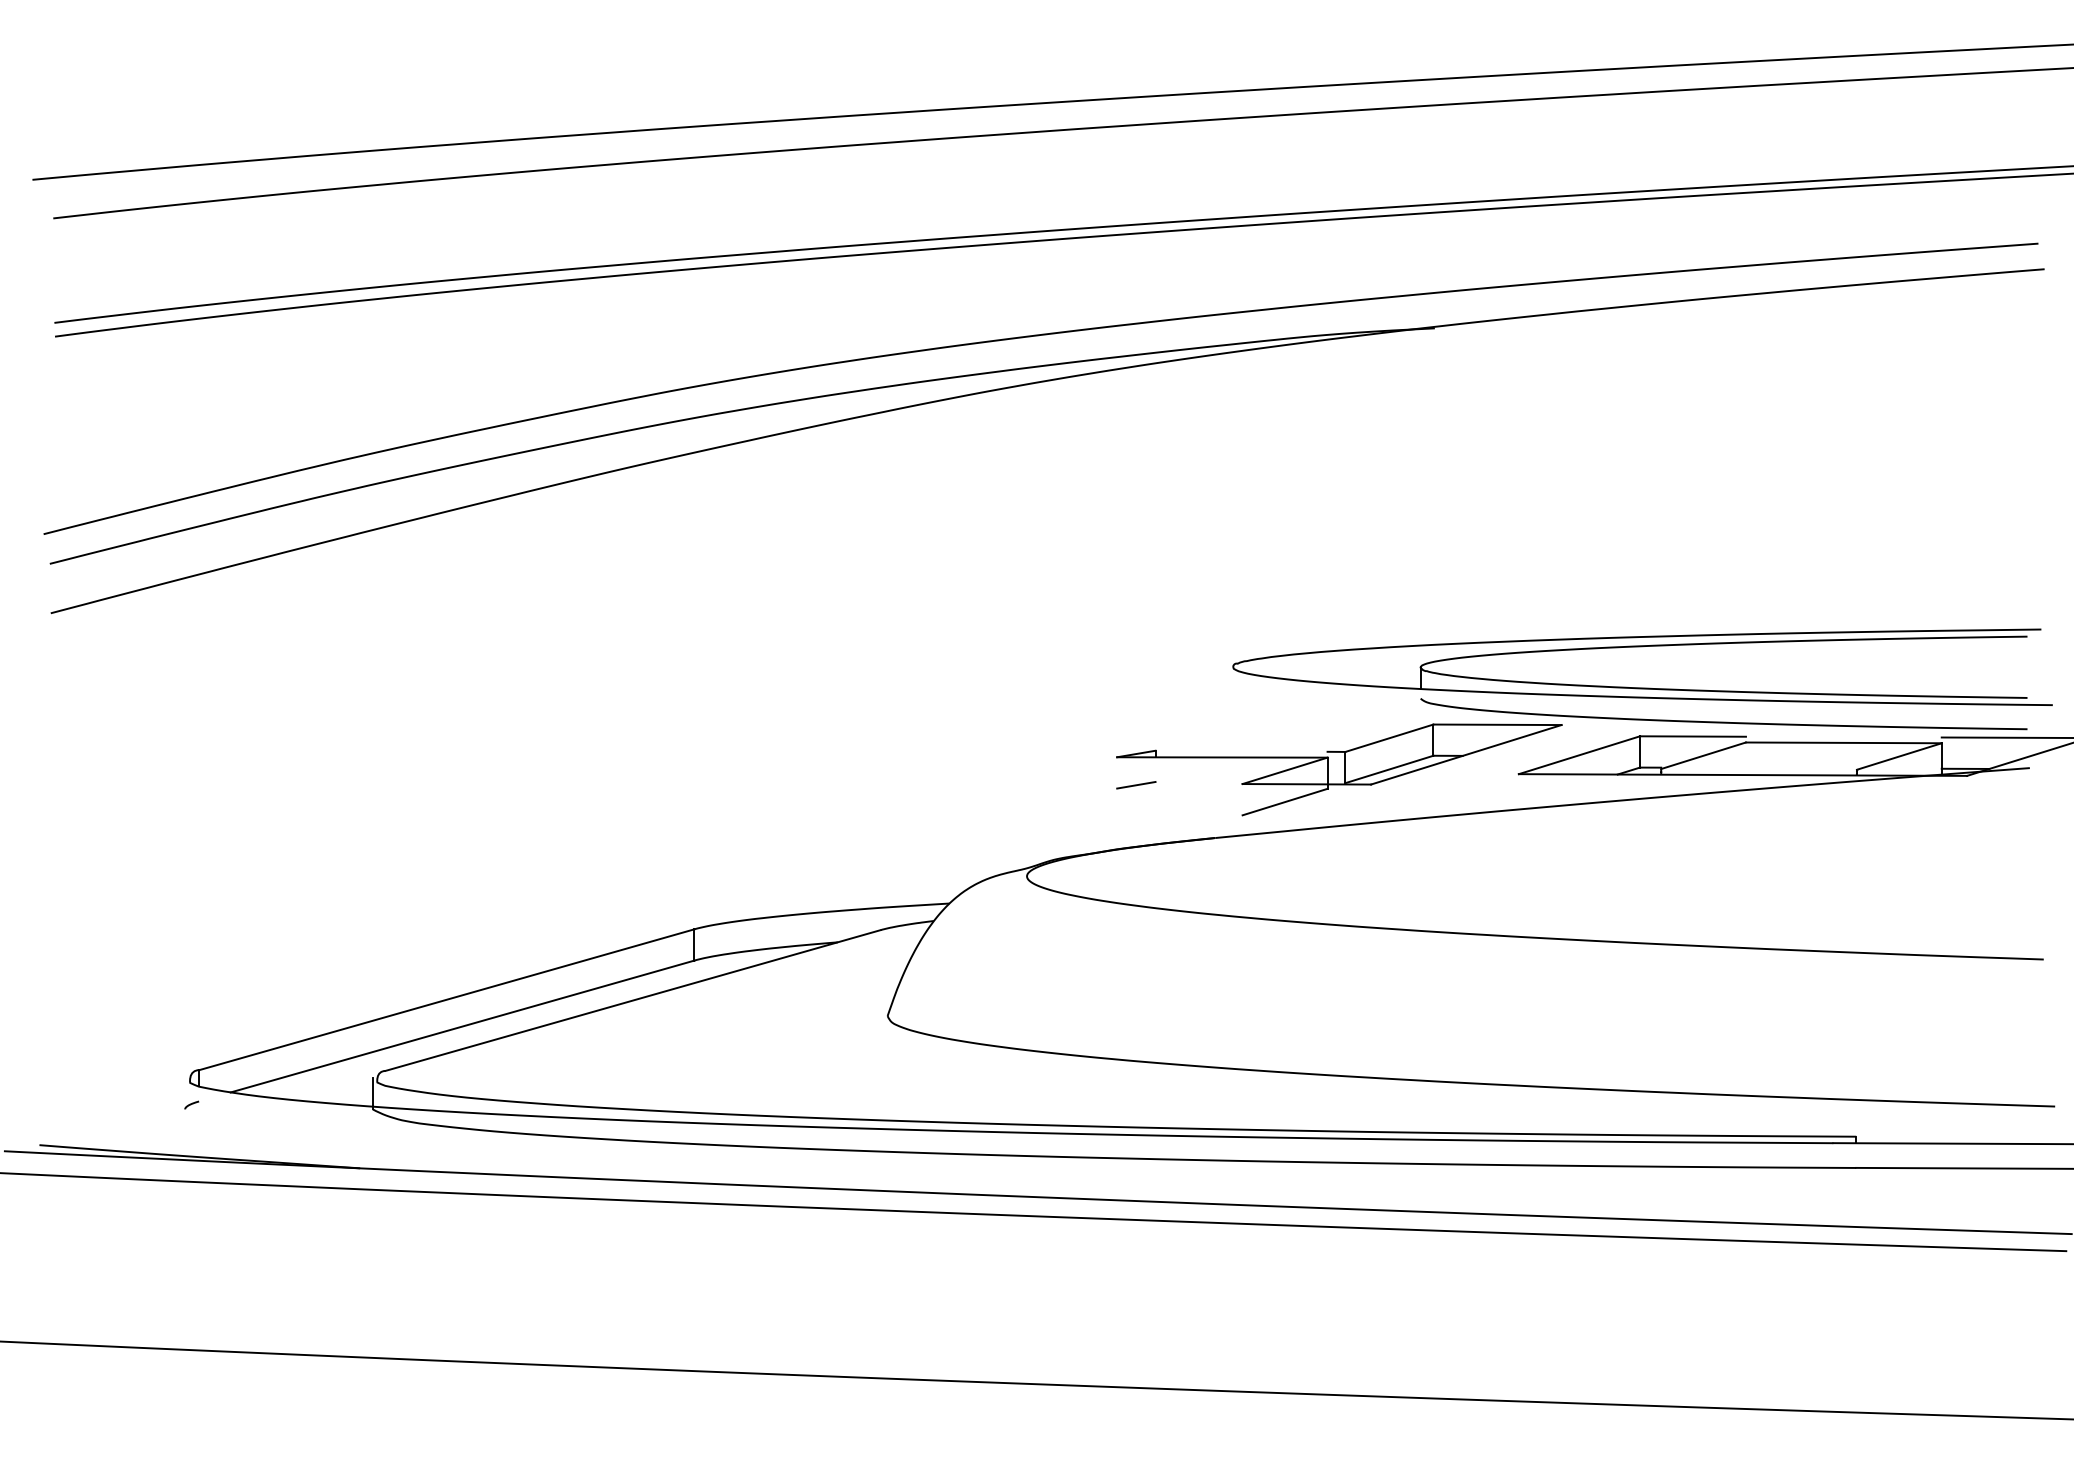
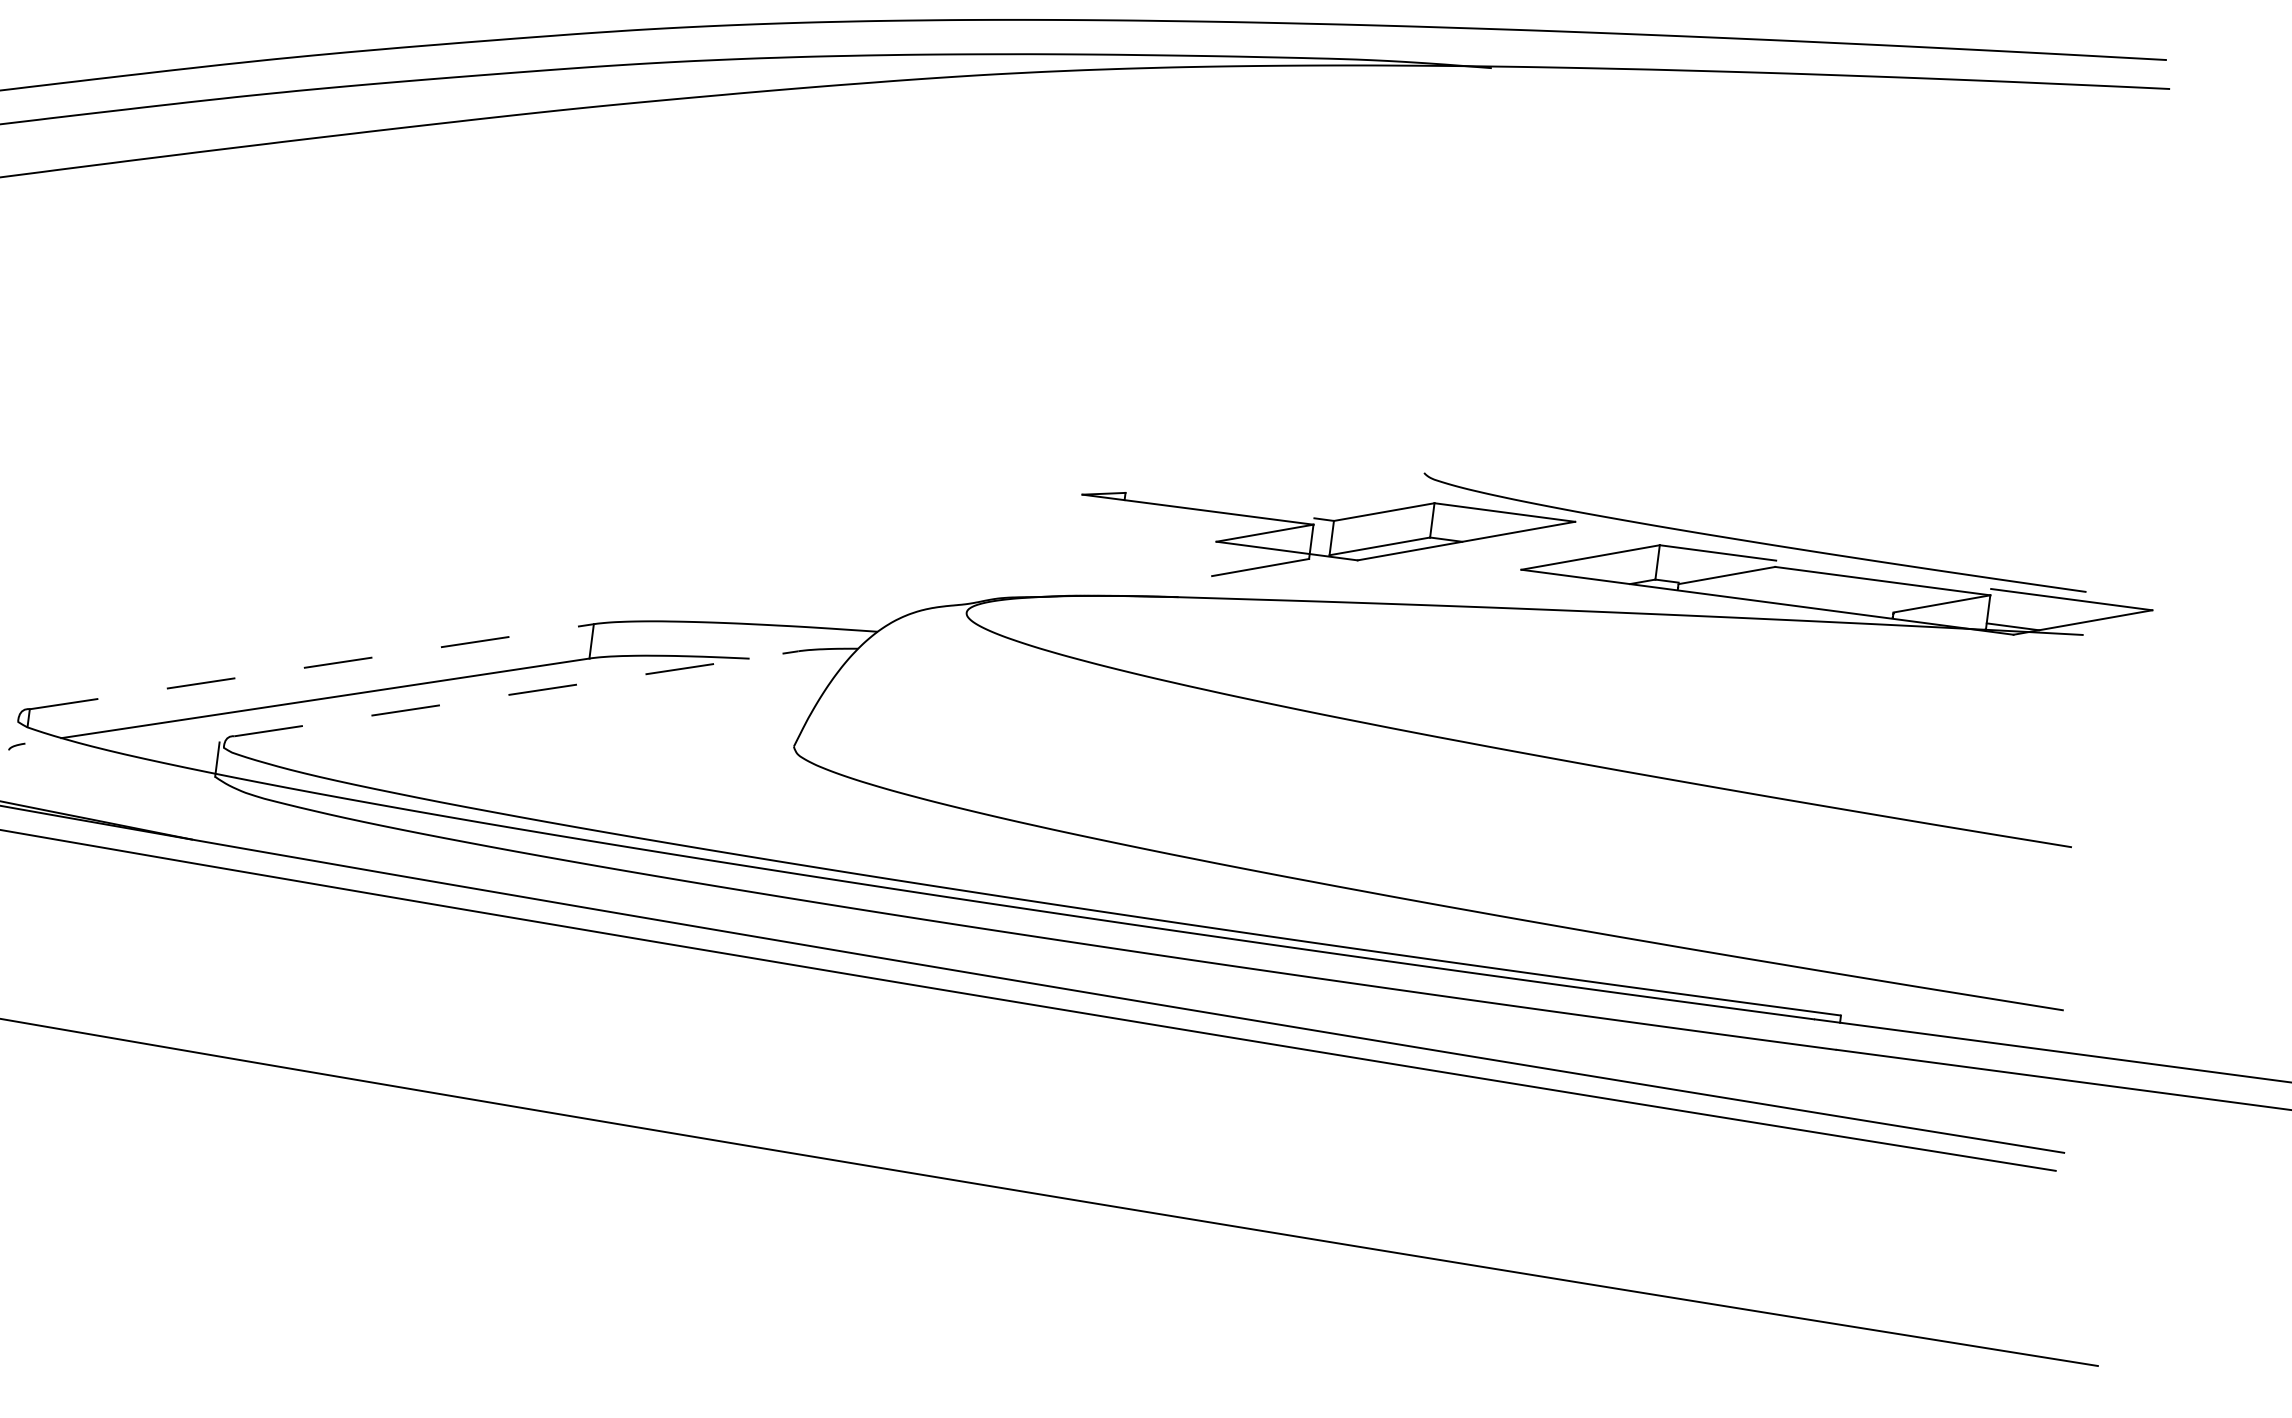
part: (1642, 647) -> (1675, 448), removed
line: (1136, 784) -> (1099, 527), removed
line: (447, 999) -> (312, 666), solid -> dashed
line: (633, 1000) -> (516, 693), solid -> dashed

